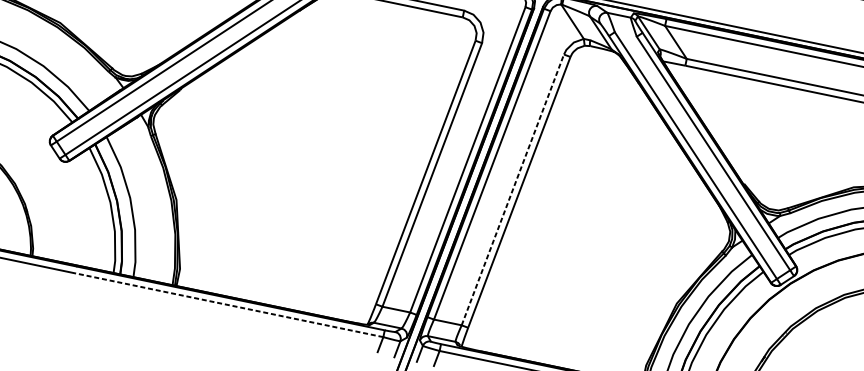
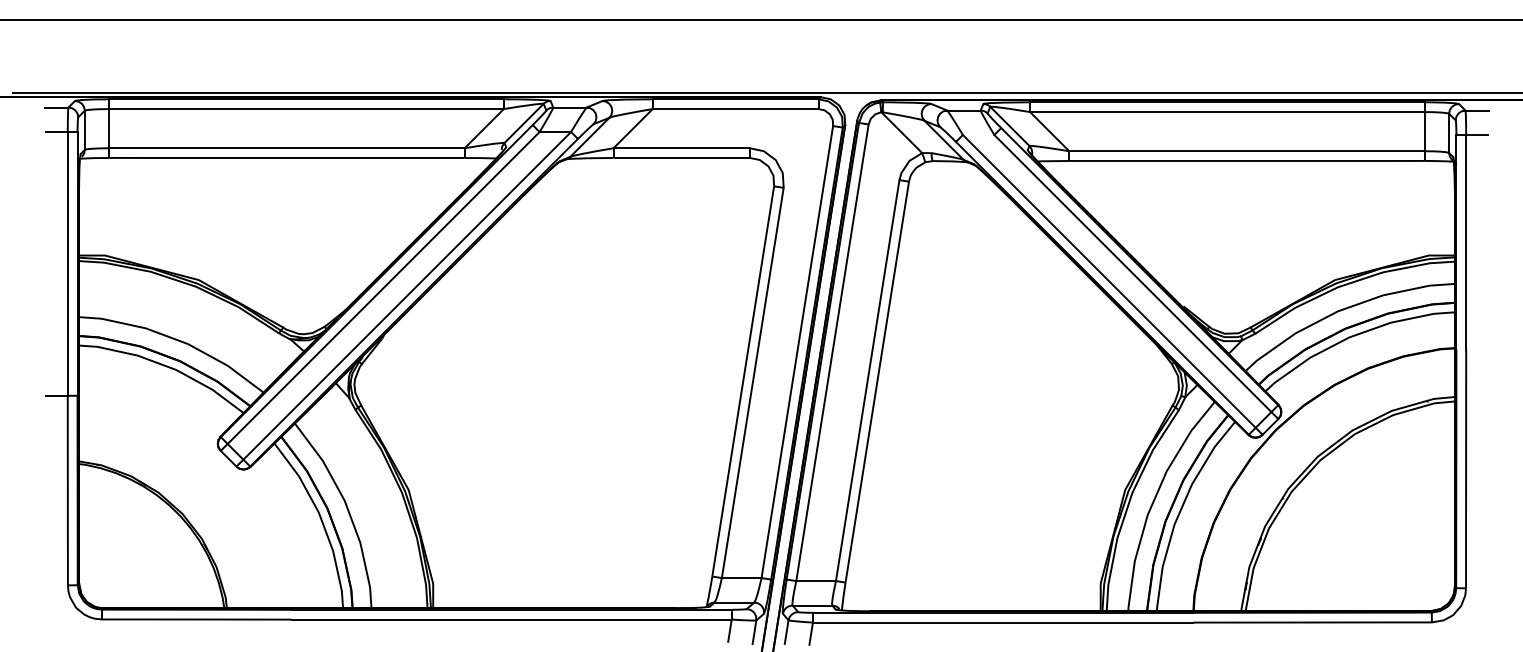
line: (512, 189) -> (867, 380), dashed -> solid
line: (229, 305) -> (511, 619), dashed -> solid

